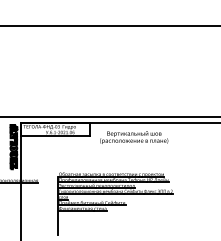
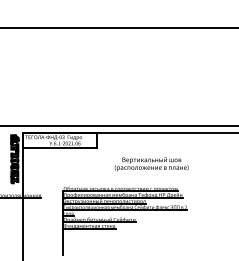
text: (134, 137) -> (151, 164), moved

